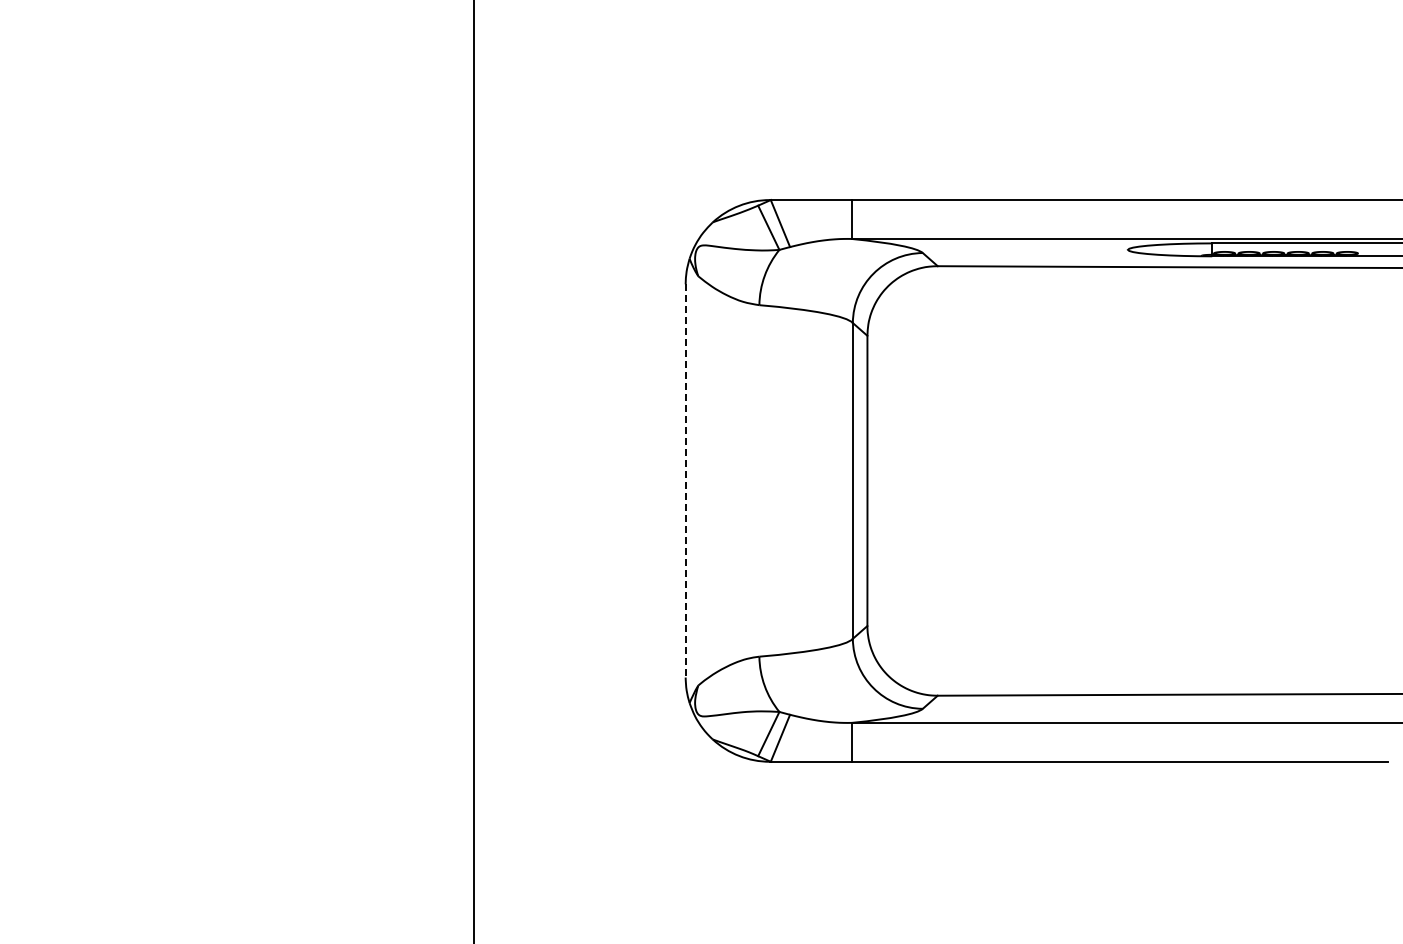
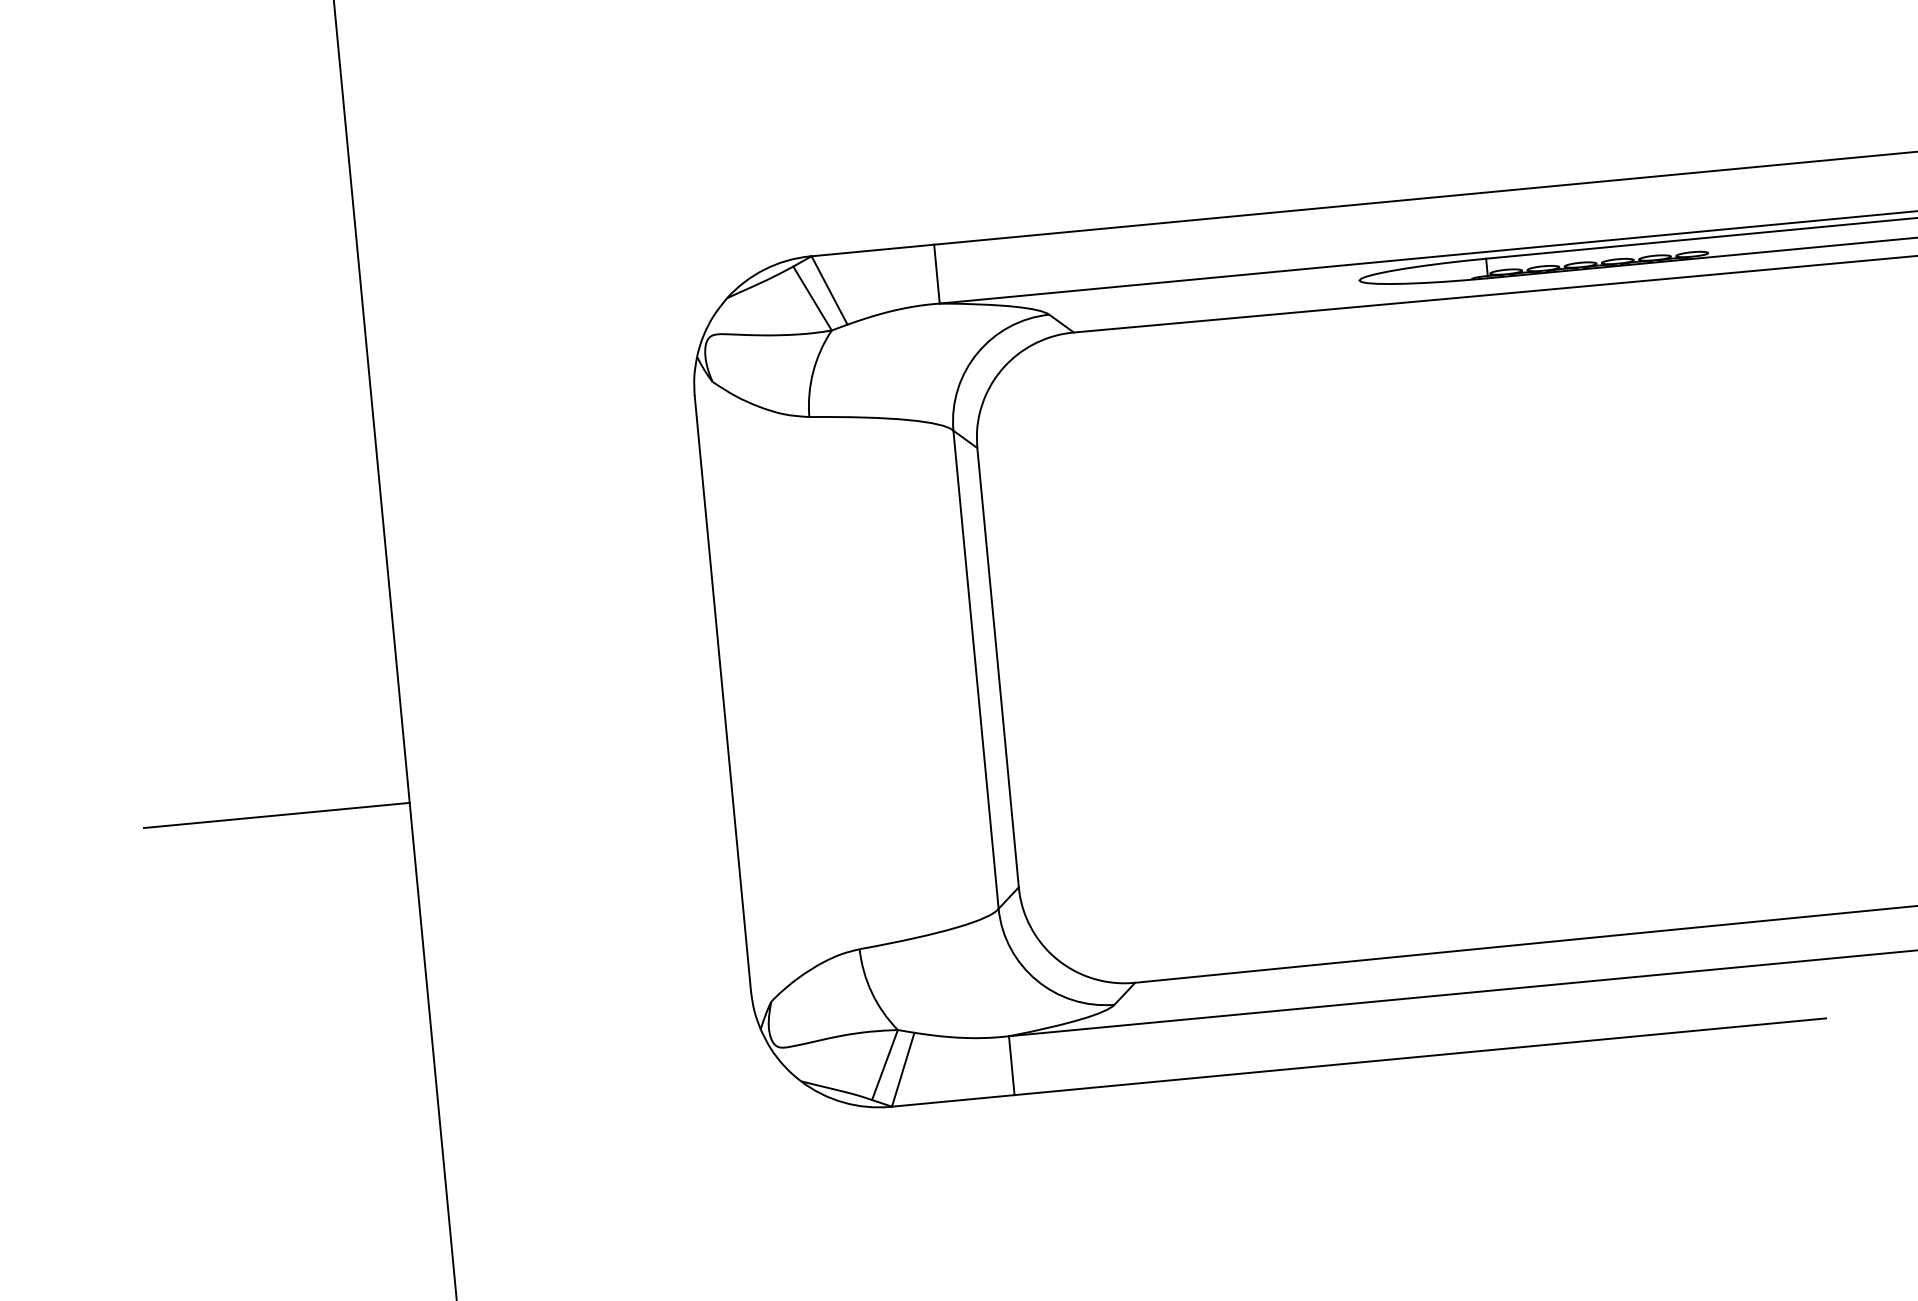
line: (685, 480) -> (722, 693), dashed -> solid
line: (385, 533) -> (275, 816), added

